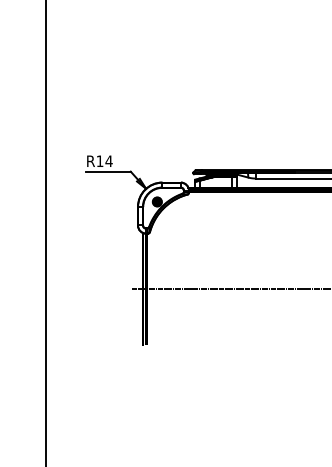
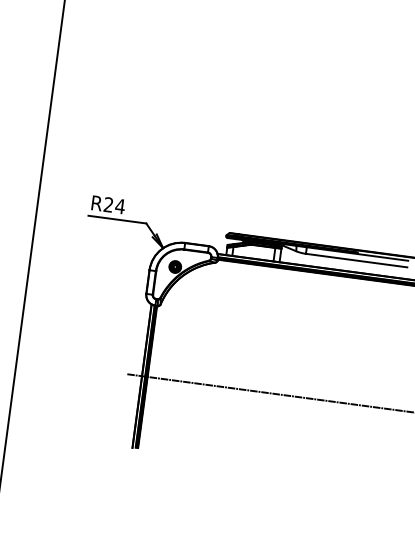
text: (99, 160) -> (108, 203), R14 -> R24

